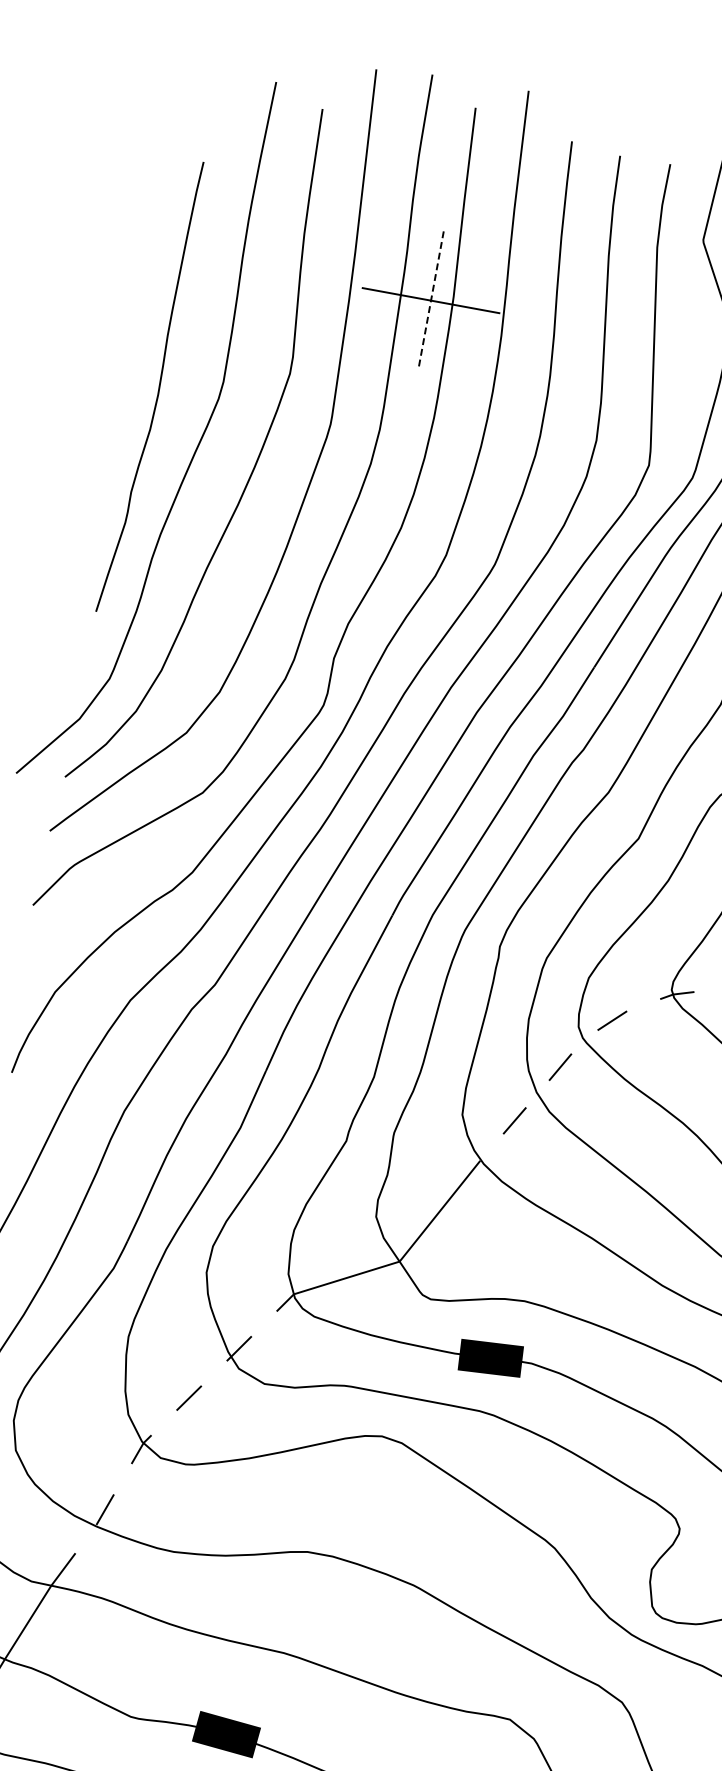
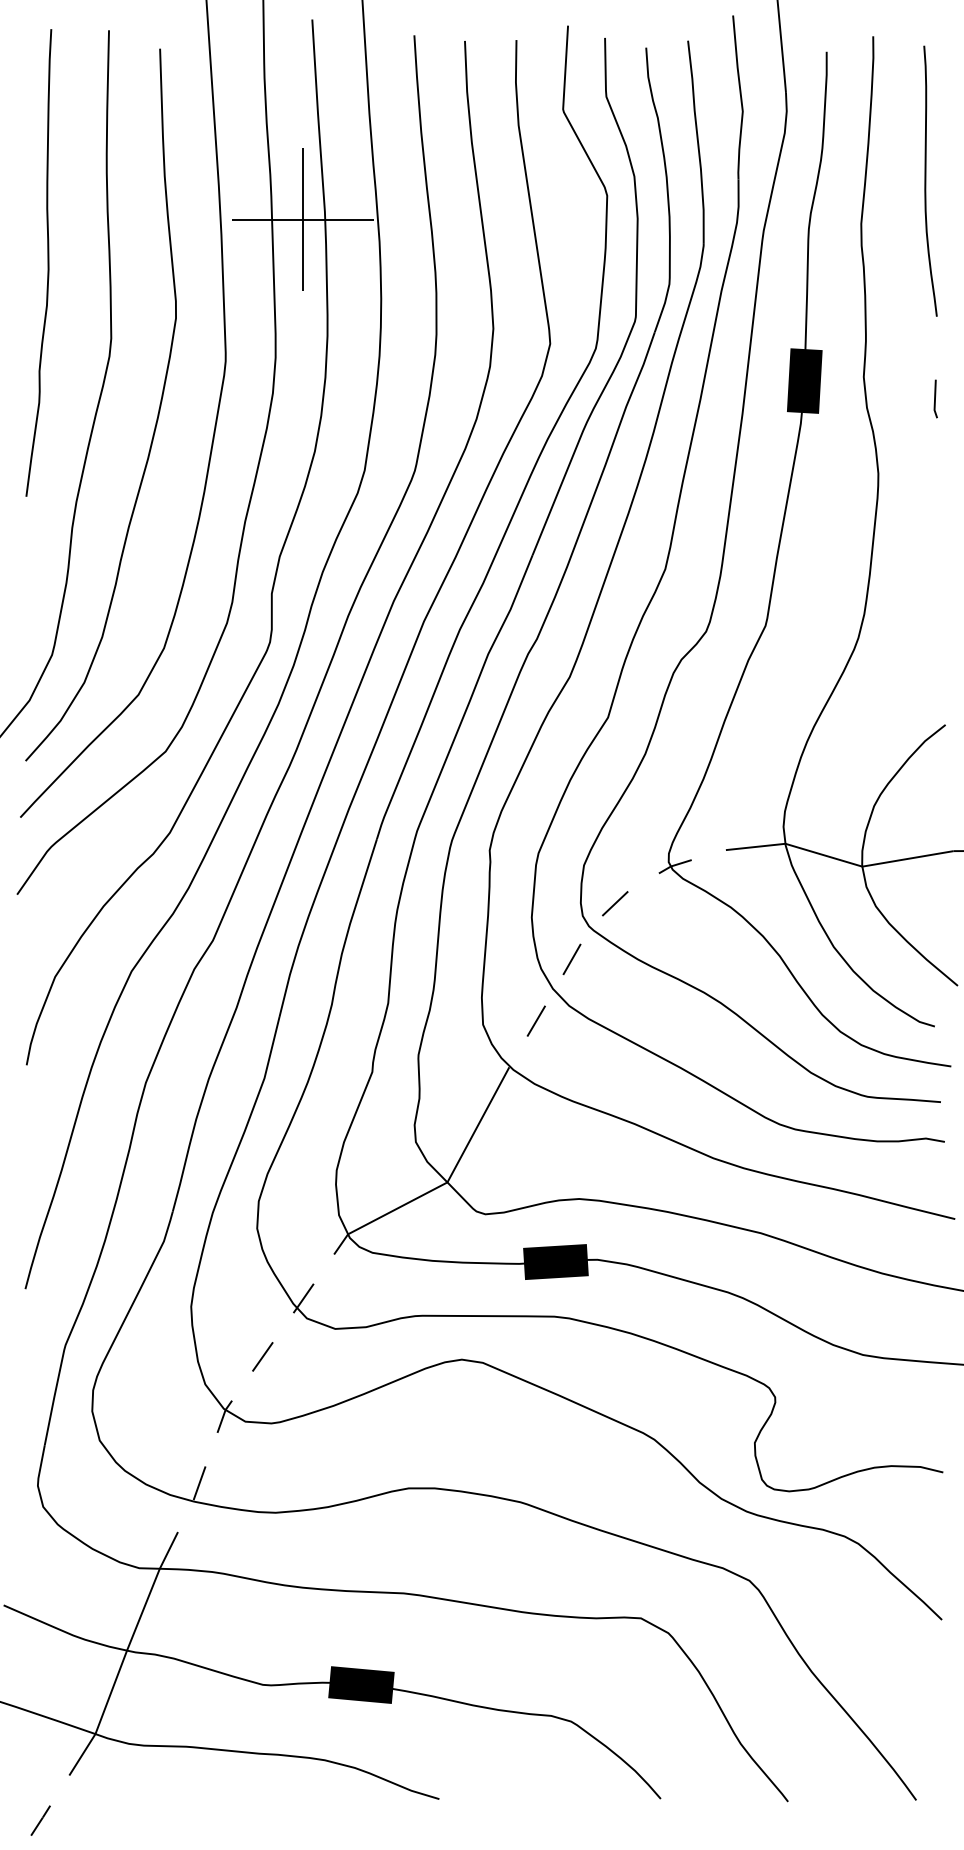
line: (431, 301) -> (303, 220), dashed -> solid
curve: (158, 387) -> (47, 262), moved

